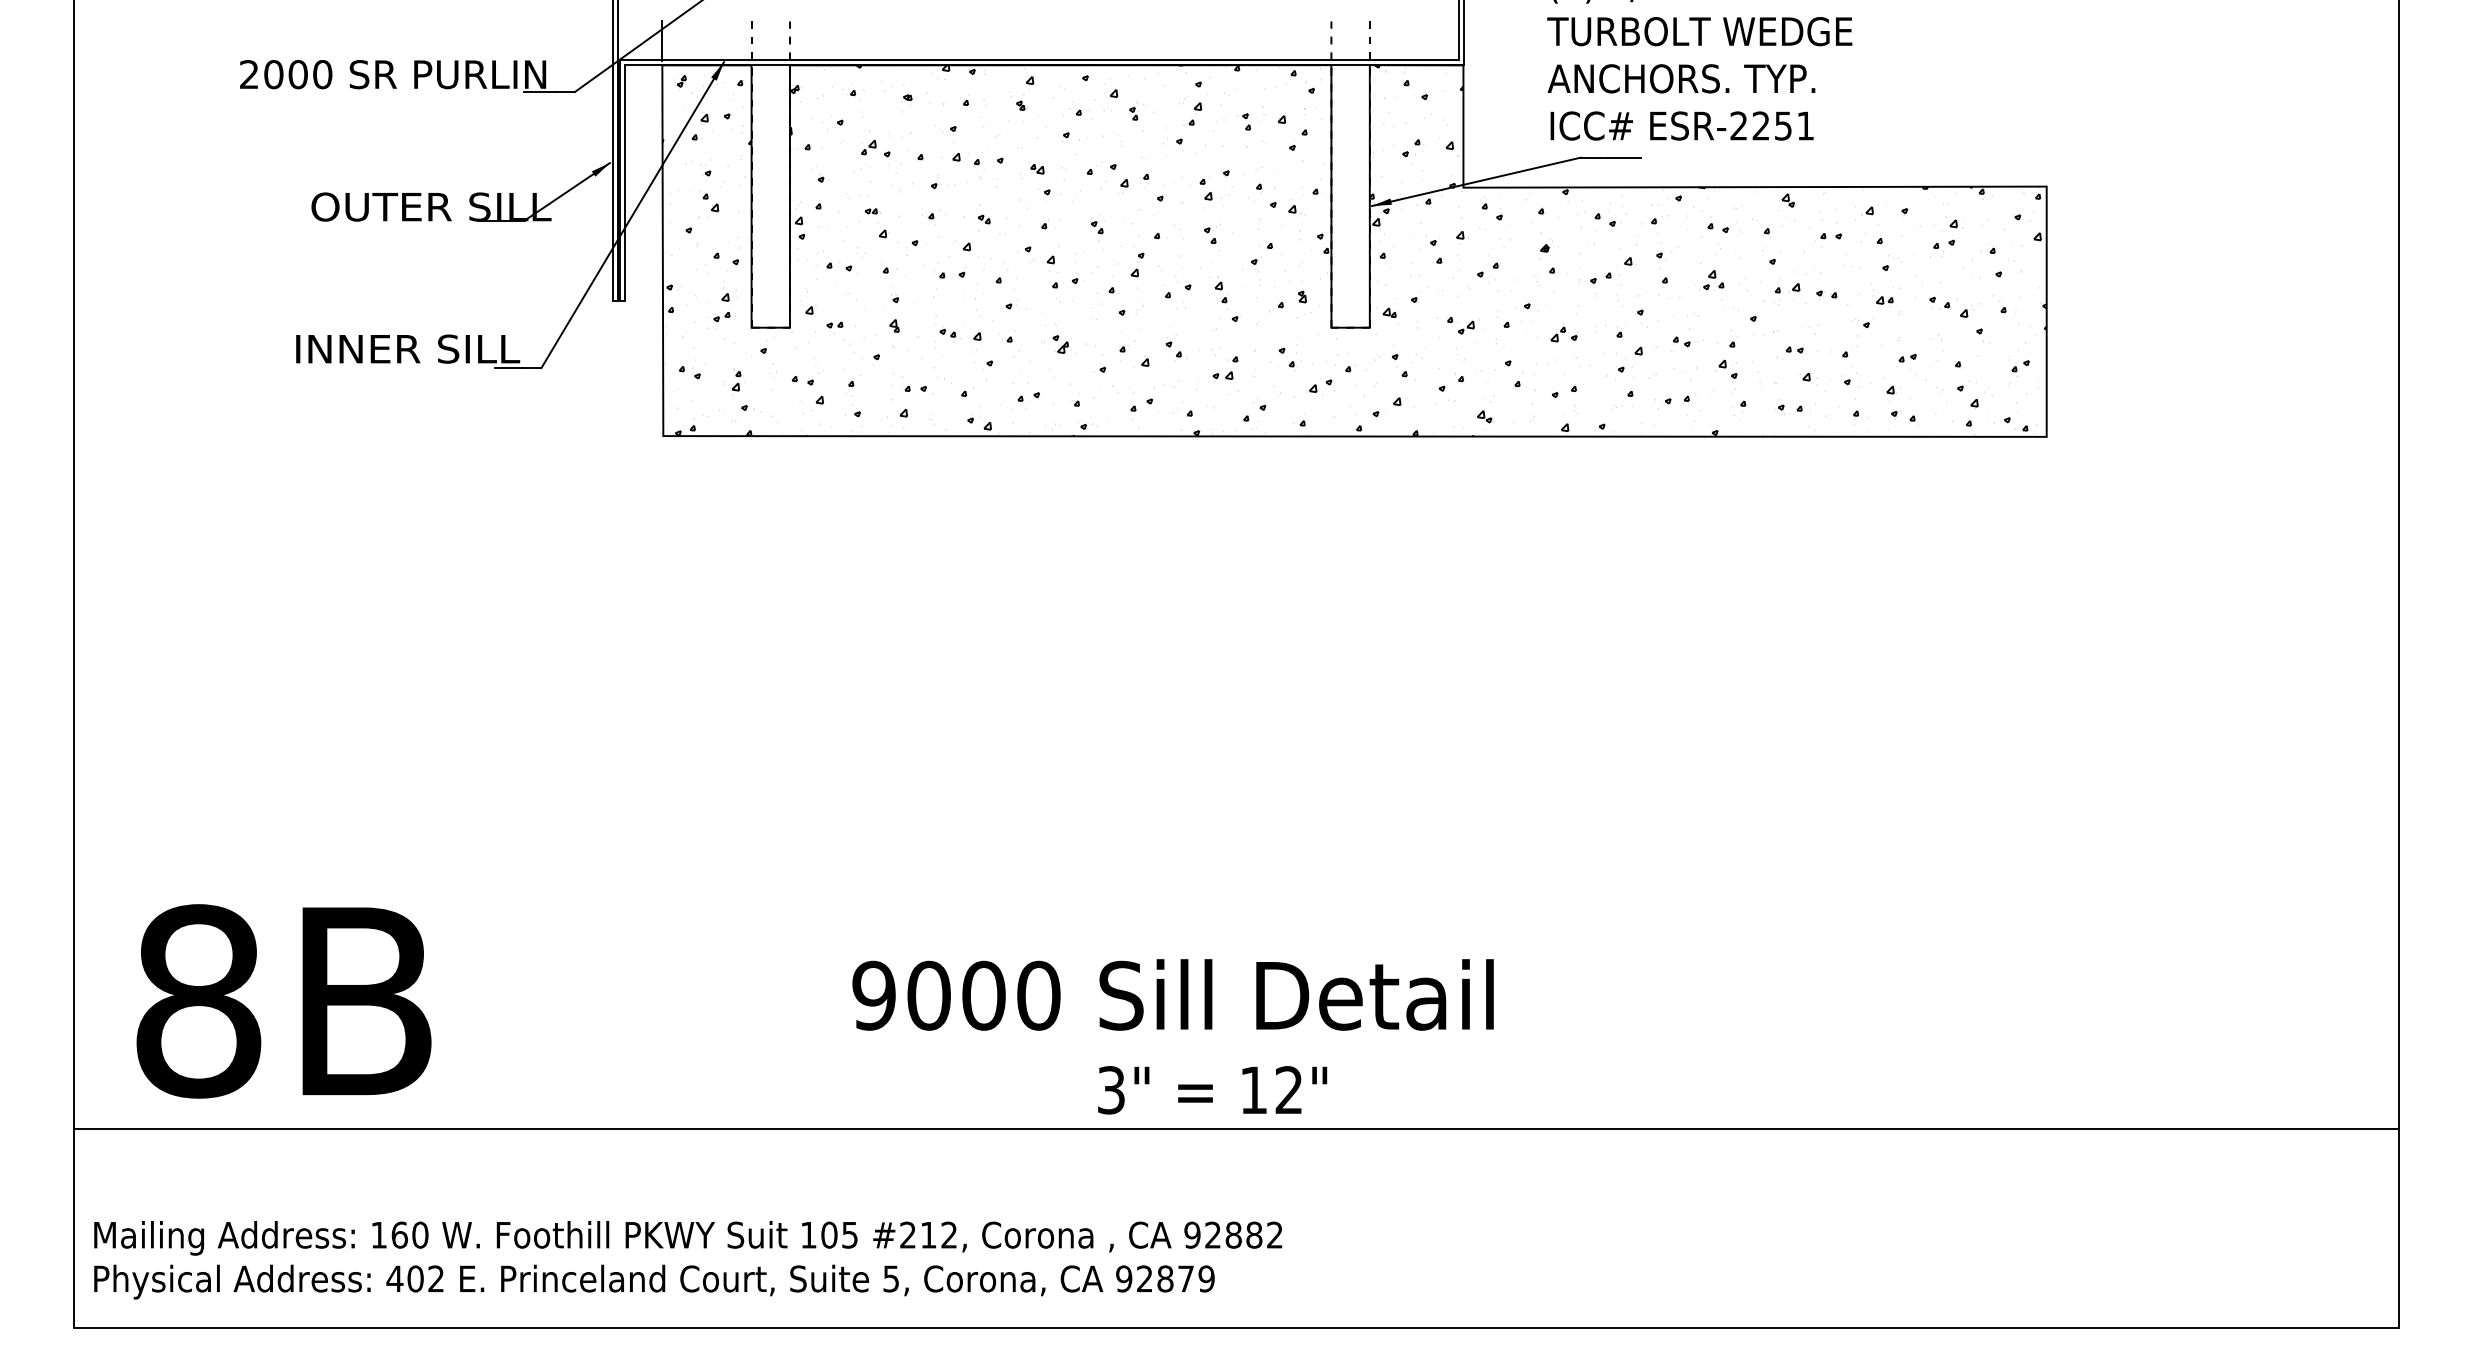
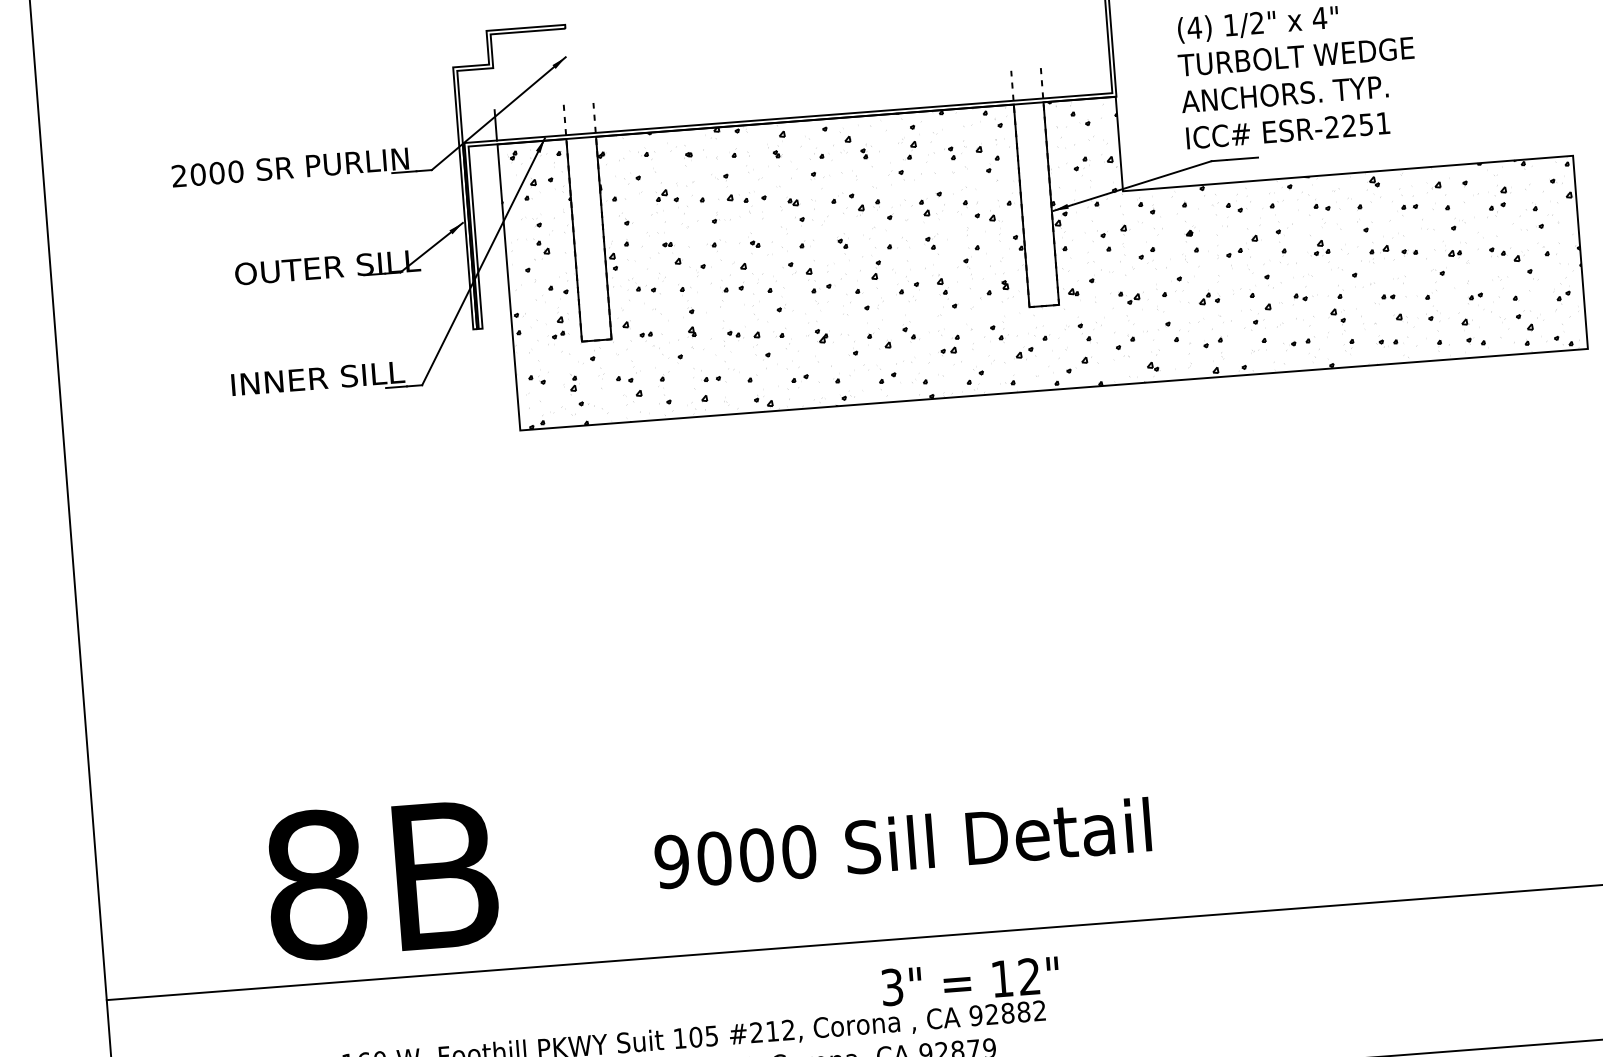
text: (1172, 994) -> (902, 843), moved
text: (283, 1001) -> (381, 880), moved
text: (1212, 1090) -> (970, 981), moved

